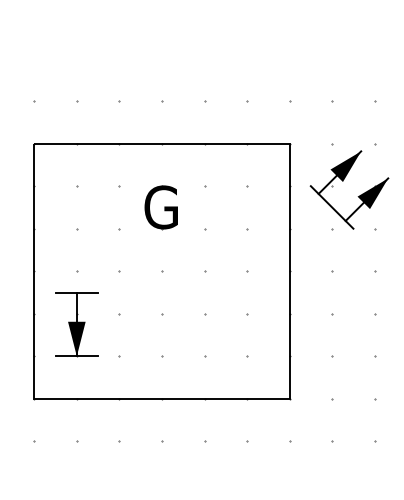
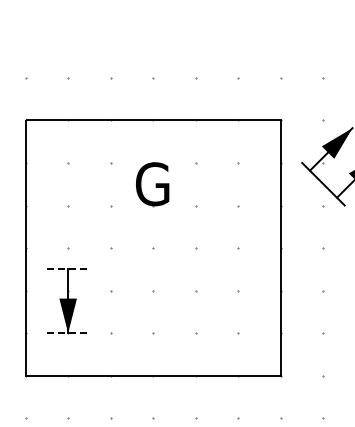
line: (77, 292) -> (68, 269), solid -> dashed
line: (77, 356) -> (68, 333), solid -> dashed

